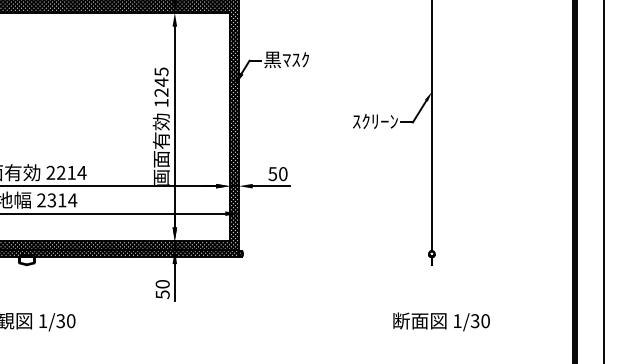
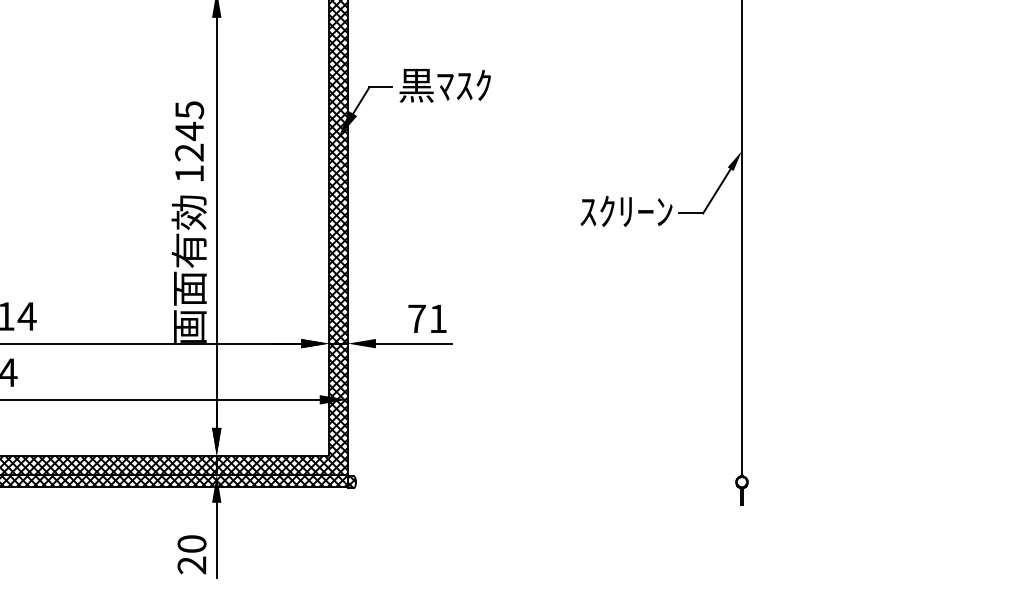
text: (277, 174) -> (426, 319), 50 -> 71
text: (162, 294) -> (191, 564), 50 -> 20

